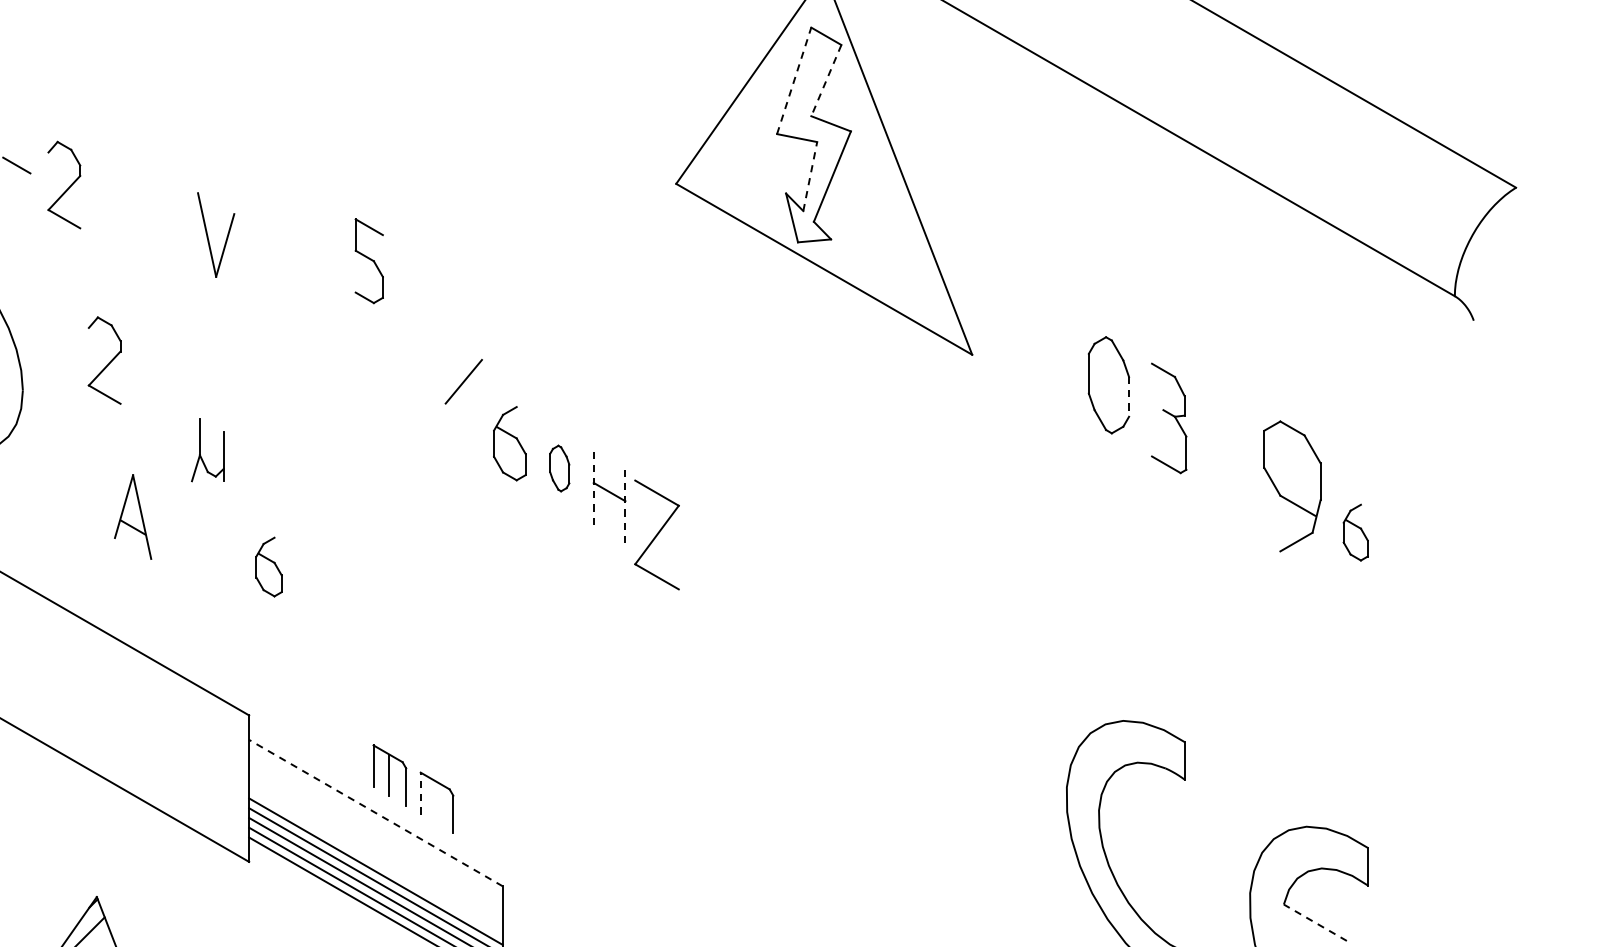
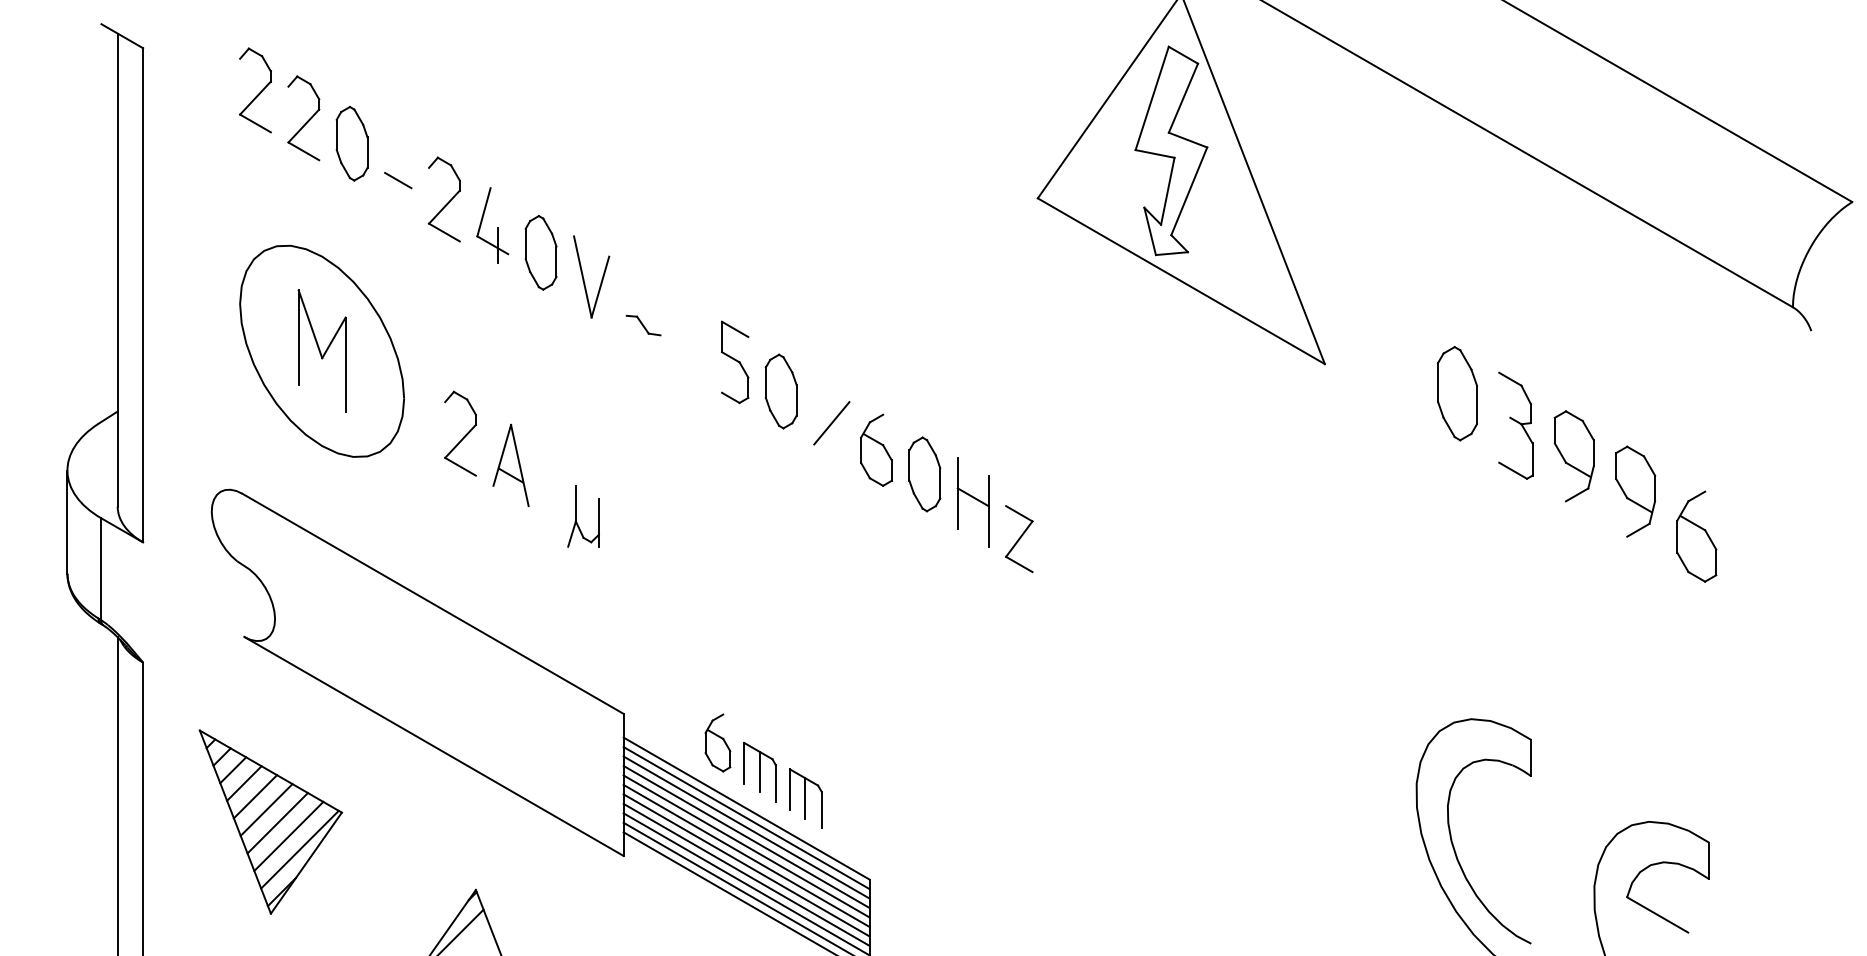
line: (794, 79) -> (1152, 97), dashed -> solid
line: (826, 80) -> (1183, 98), dashed -> solid
line: (809, 175) -> (1167, 190), dashed -> solid
part: (113, 211) -> (492, 225), added
part: (208, 236) -> (584, 278), moved
part: (163, 239) -> (540, 252), added
part: (369, 261) -> (735, 362), moved
part: (269, 314) -> (643, 325), added
part: (104, 360) -> (460, 433), moved
line: (463, 382) -> (831, 423), moved
part: (410, 383) -> (780, 391), added
line: (1128, 397) -> (1476, 405), dashed -> solid
part: (200, 450) -> (576, 516), moved
part: (1228, 450) -> (1573, 456), added
part: (559, 468) -> (924, 474), size x1.67
part: (1292, 486) -> (1635, 491), size x0.71
line: (593, 488) -> (957, 493), dashed -> solid
line: (625, 506) -> (988, 511), dashed -> solid
part: (132, 517) -> (510, 465), moved
part: (1355, 532) -> (1696, 536), size x1.67
part: (657, 535) -> (1019, 539), size x0.62
part: (268, 566) -> (717, 742), moved
line: (421, 793) -> (790, 789), dashed -> solid
line: (436, 802) -> (805, 798), added
line: (375, 812) -> (746, 808), dashed -> solid
line: (375, 823) -> (746, 818), added
line: (375, 832) -> (746, 827), added
line: (375, 841) -> (746, 836), added
line: (375, 852) -> (746, 846), added
line: (375, 861) -> (746, 855), added
line: (1315, 922) -> (1657, 914), dashed -> solid

